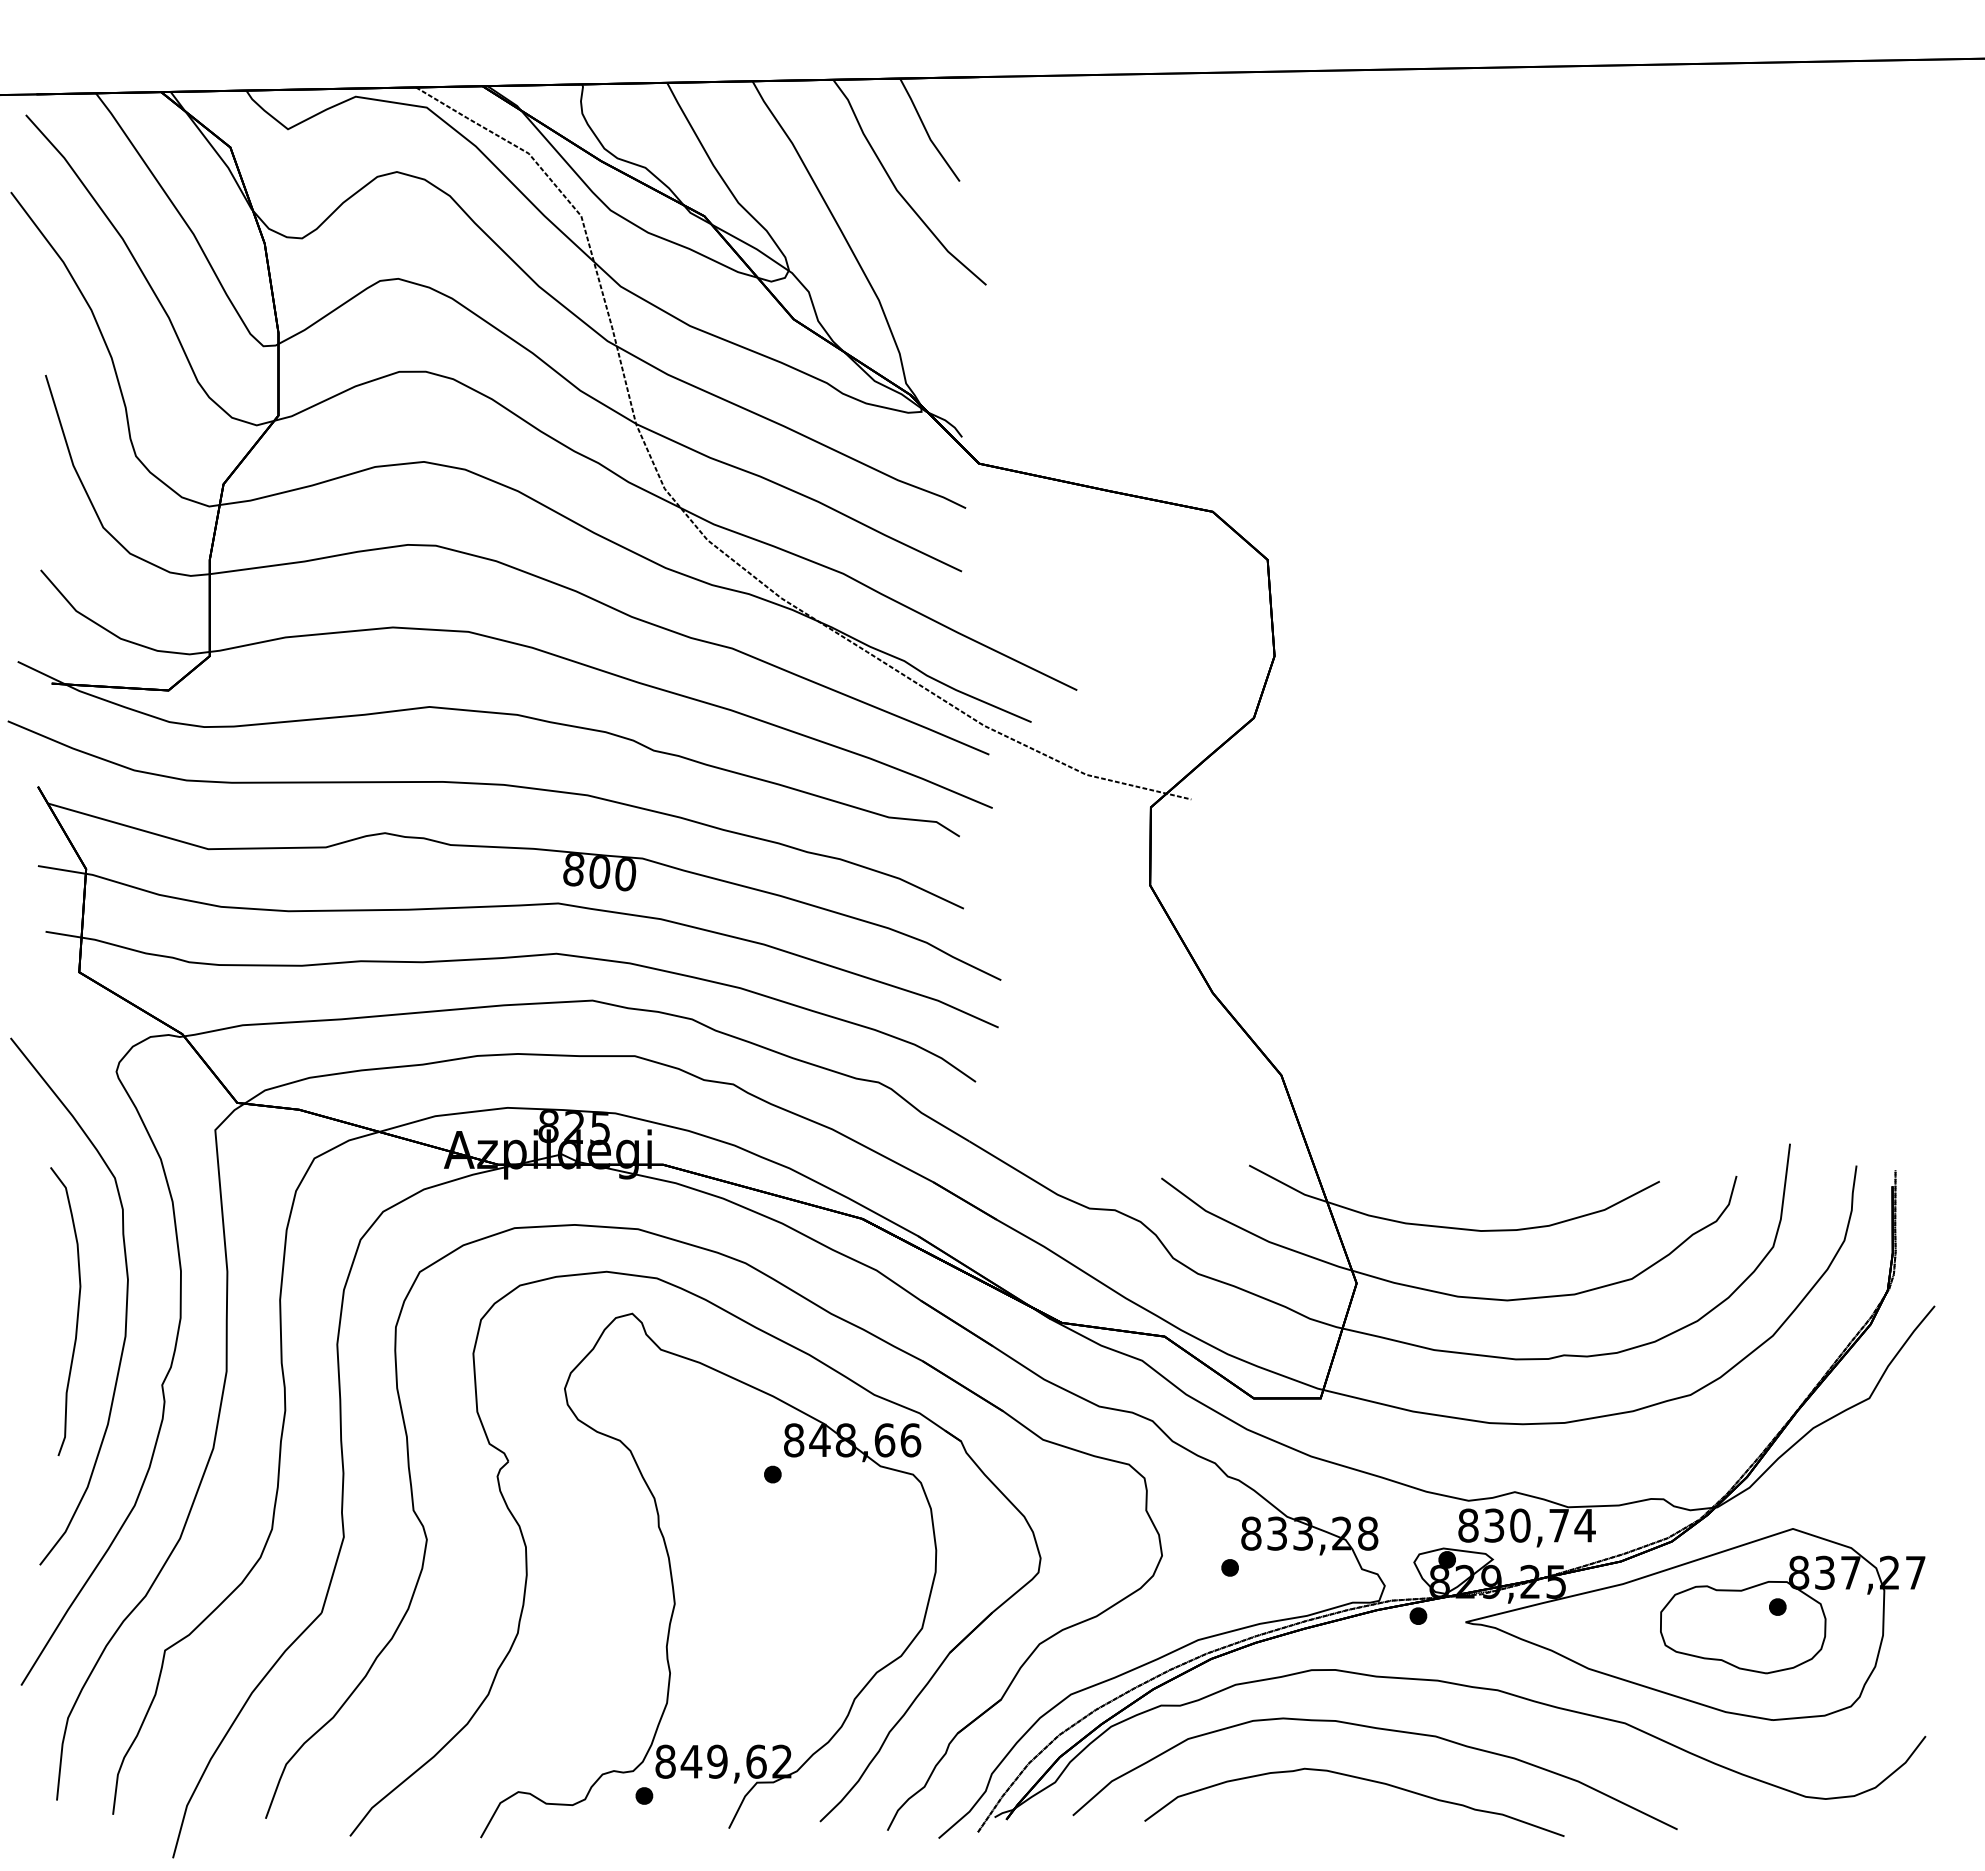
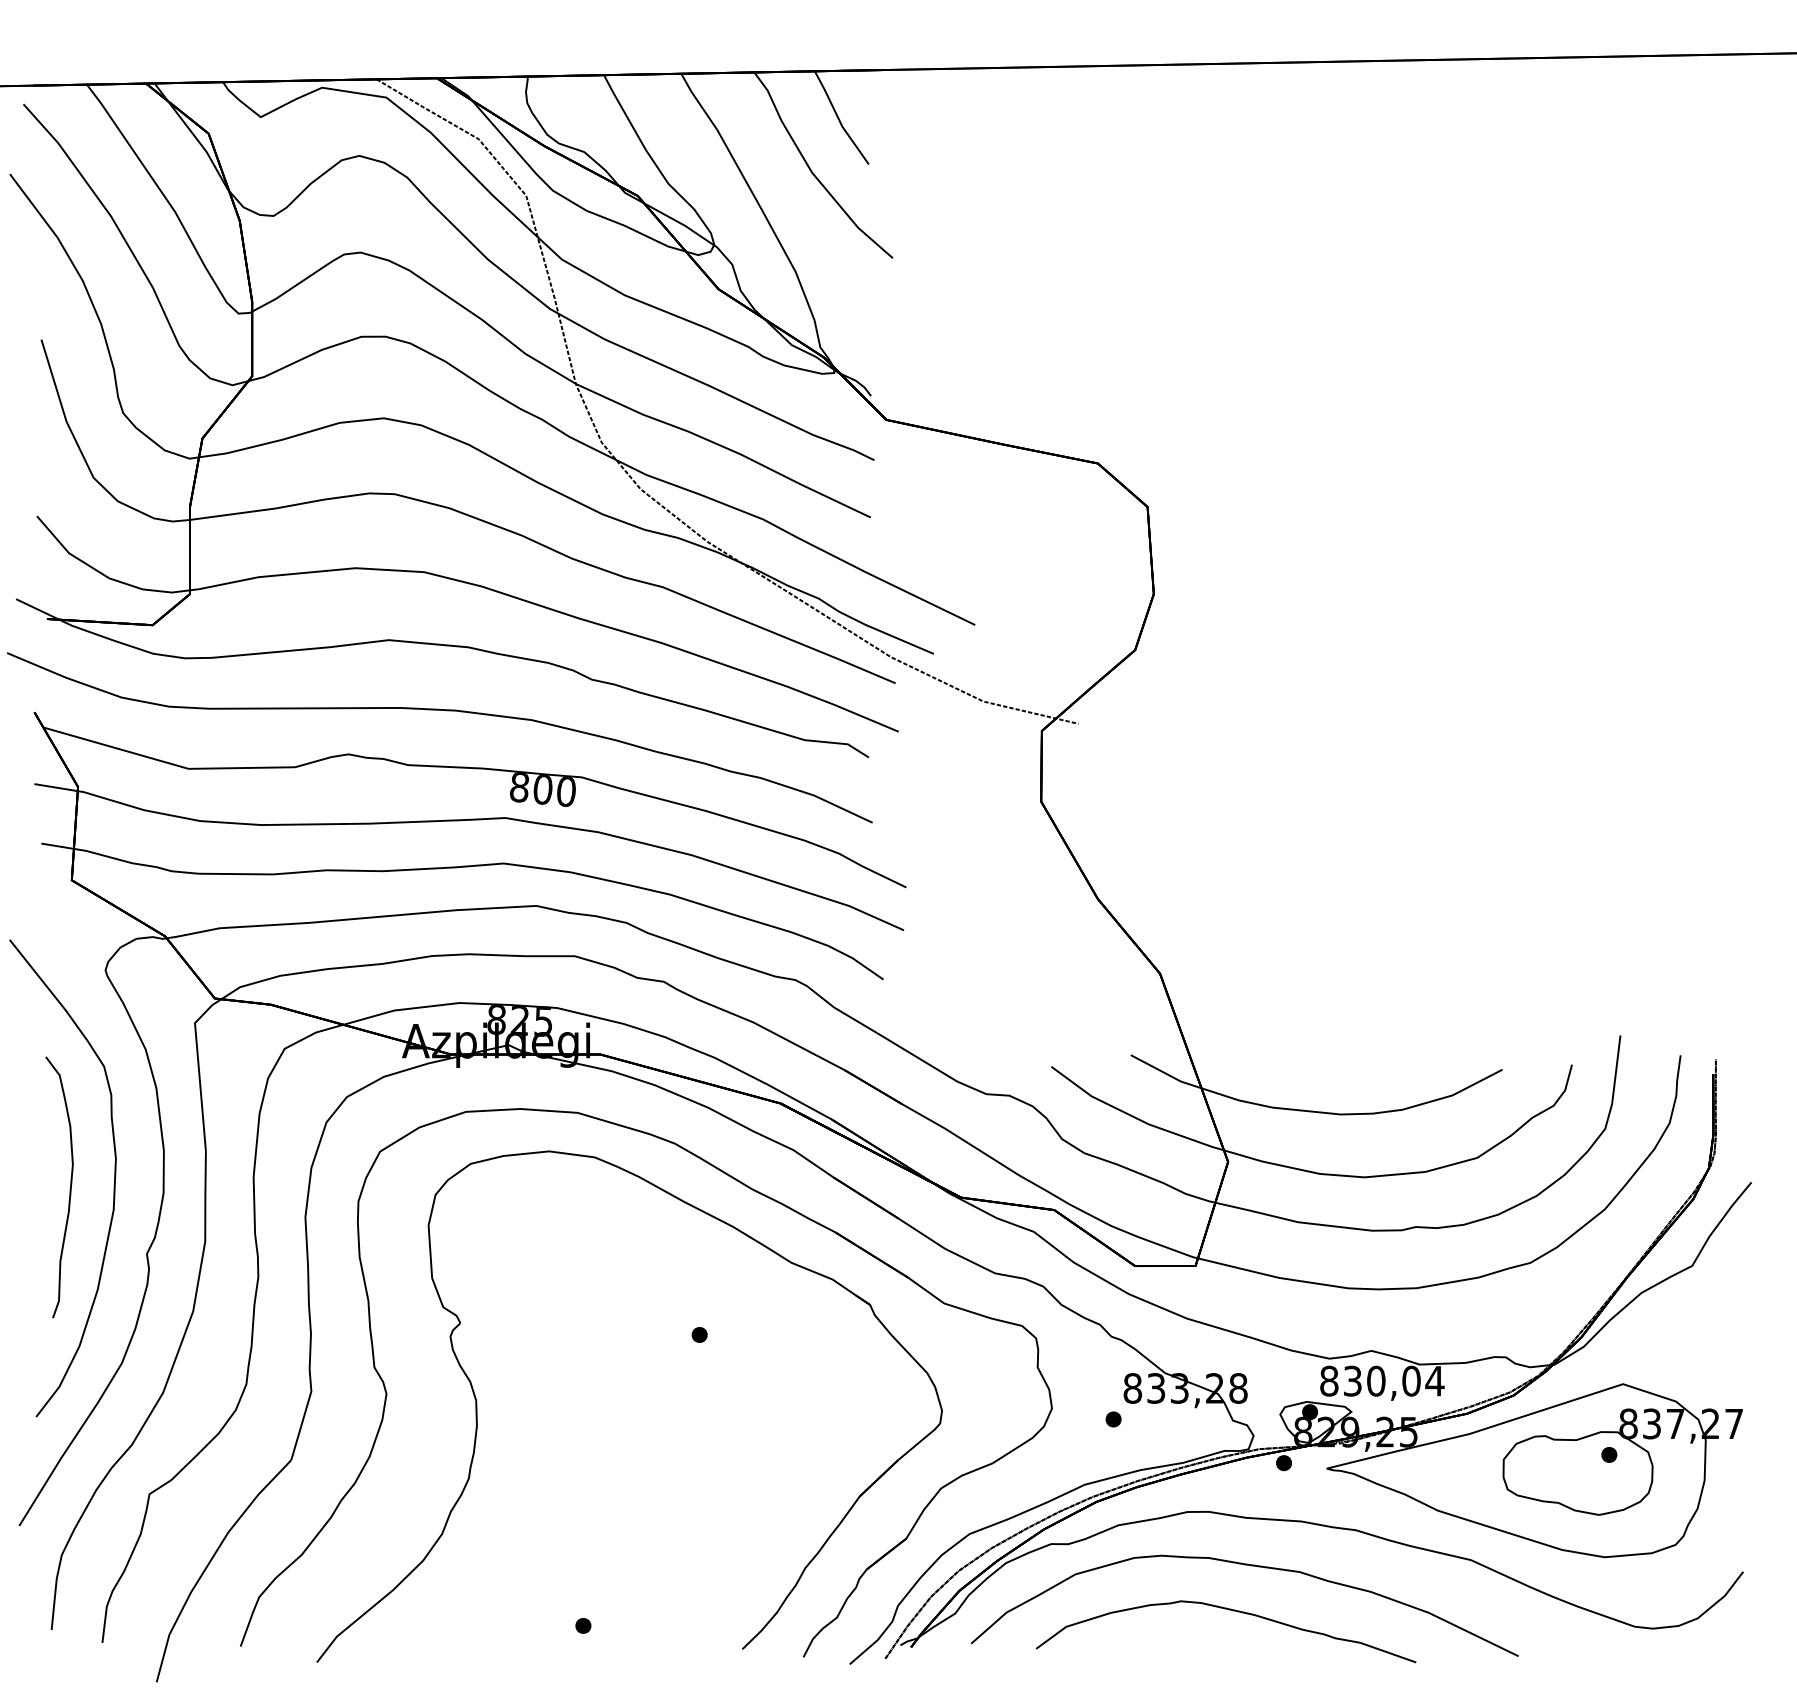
text: (1559, 1525) -> (1411, 1381), 830,74 -> 830,04
part: (673, 1581) -> (609, 1431), removed

